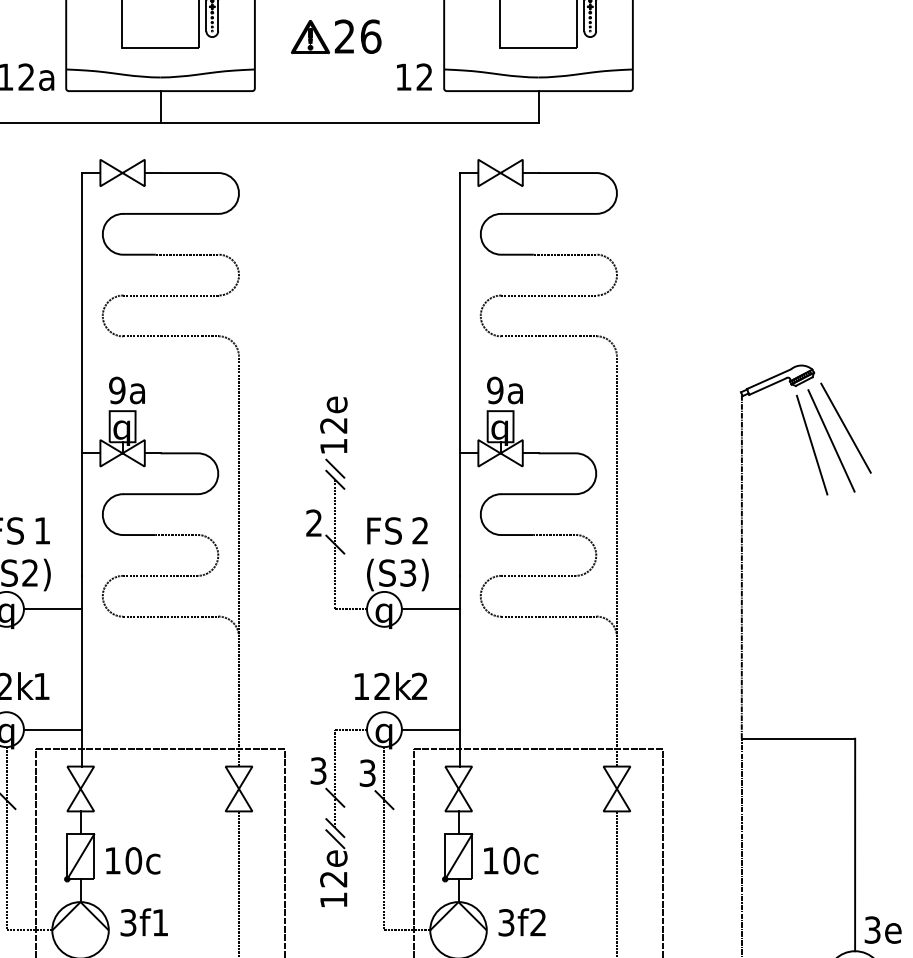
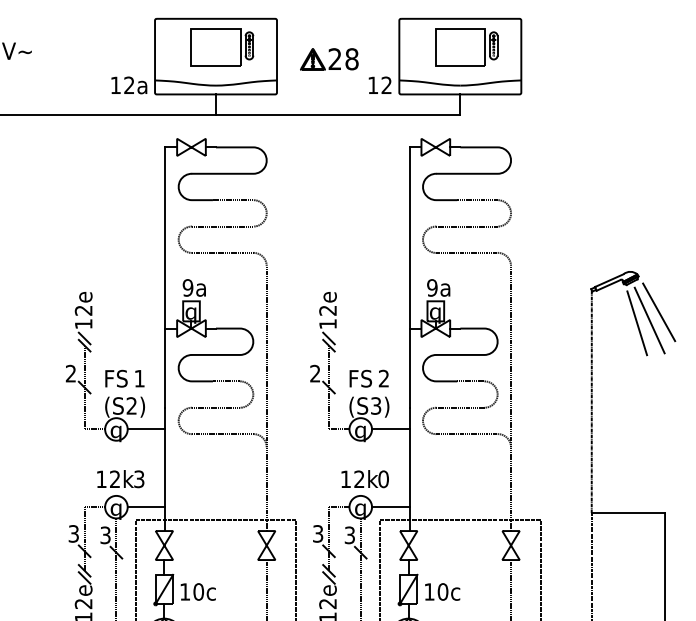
text: (370, 37) -> (351, 59), 26 -> 28
text: (42, 686) -> (139, 479), 1 -> 3
text: (419, 686) -> (383, 479), 2 -> 0

